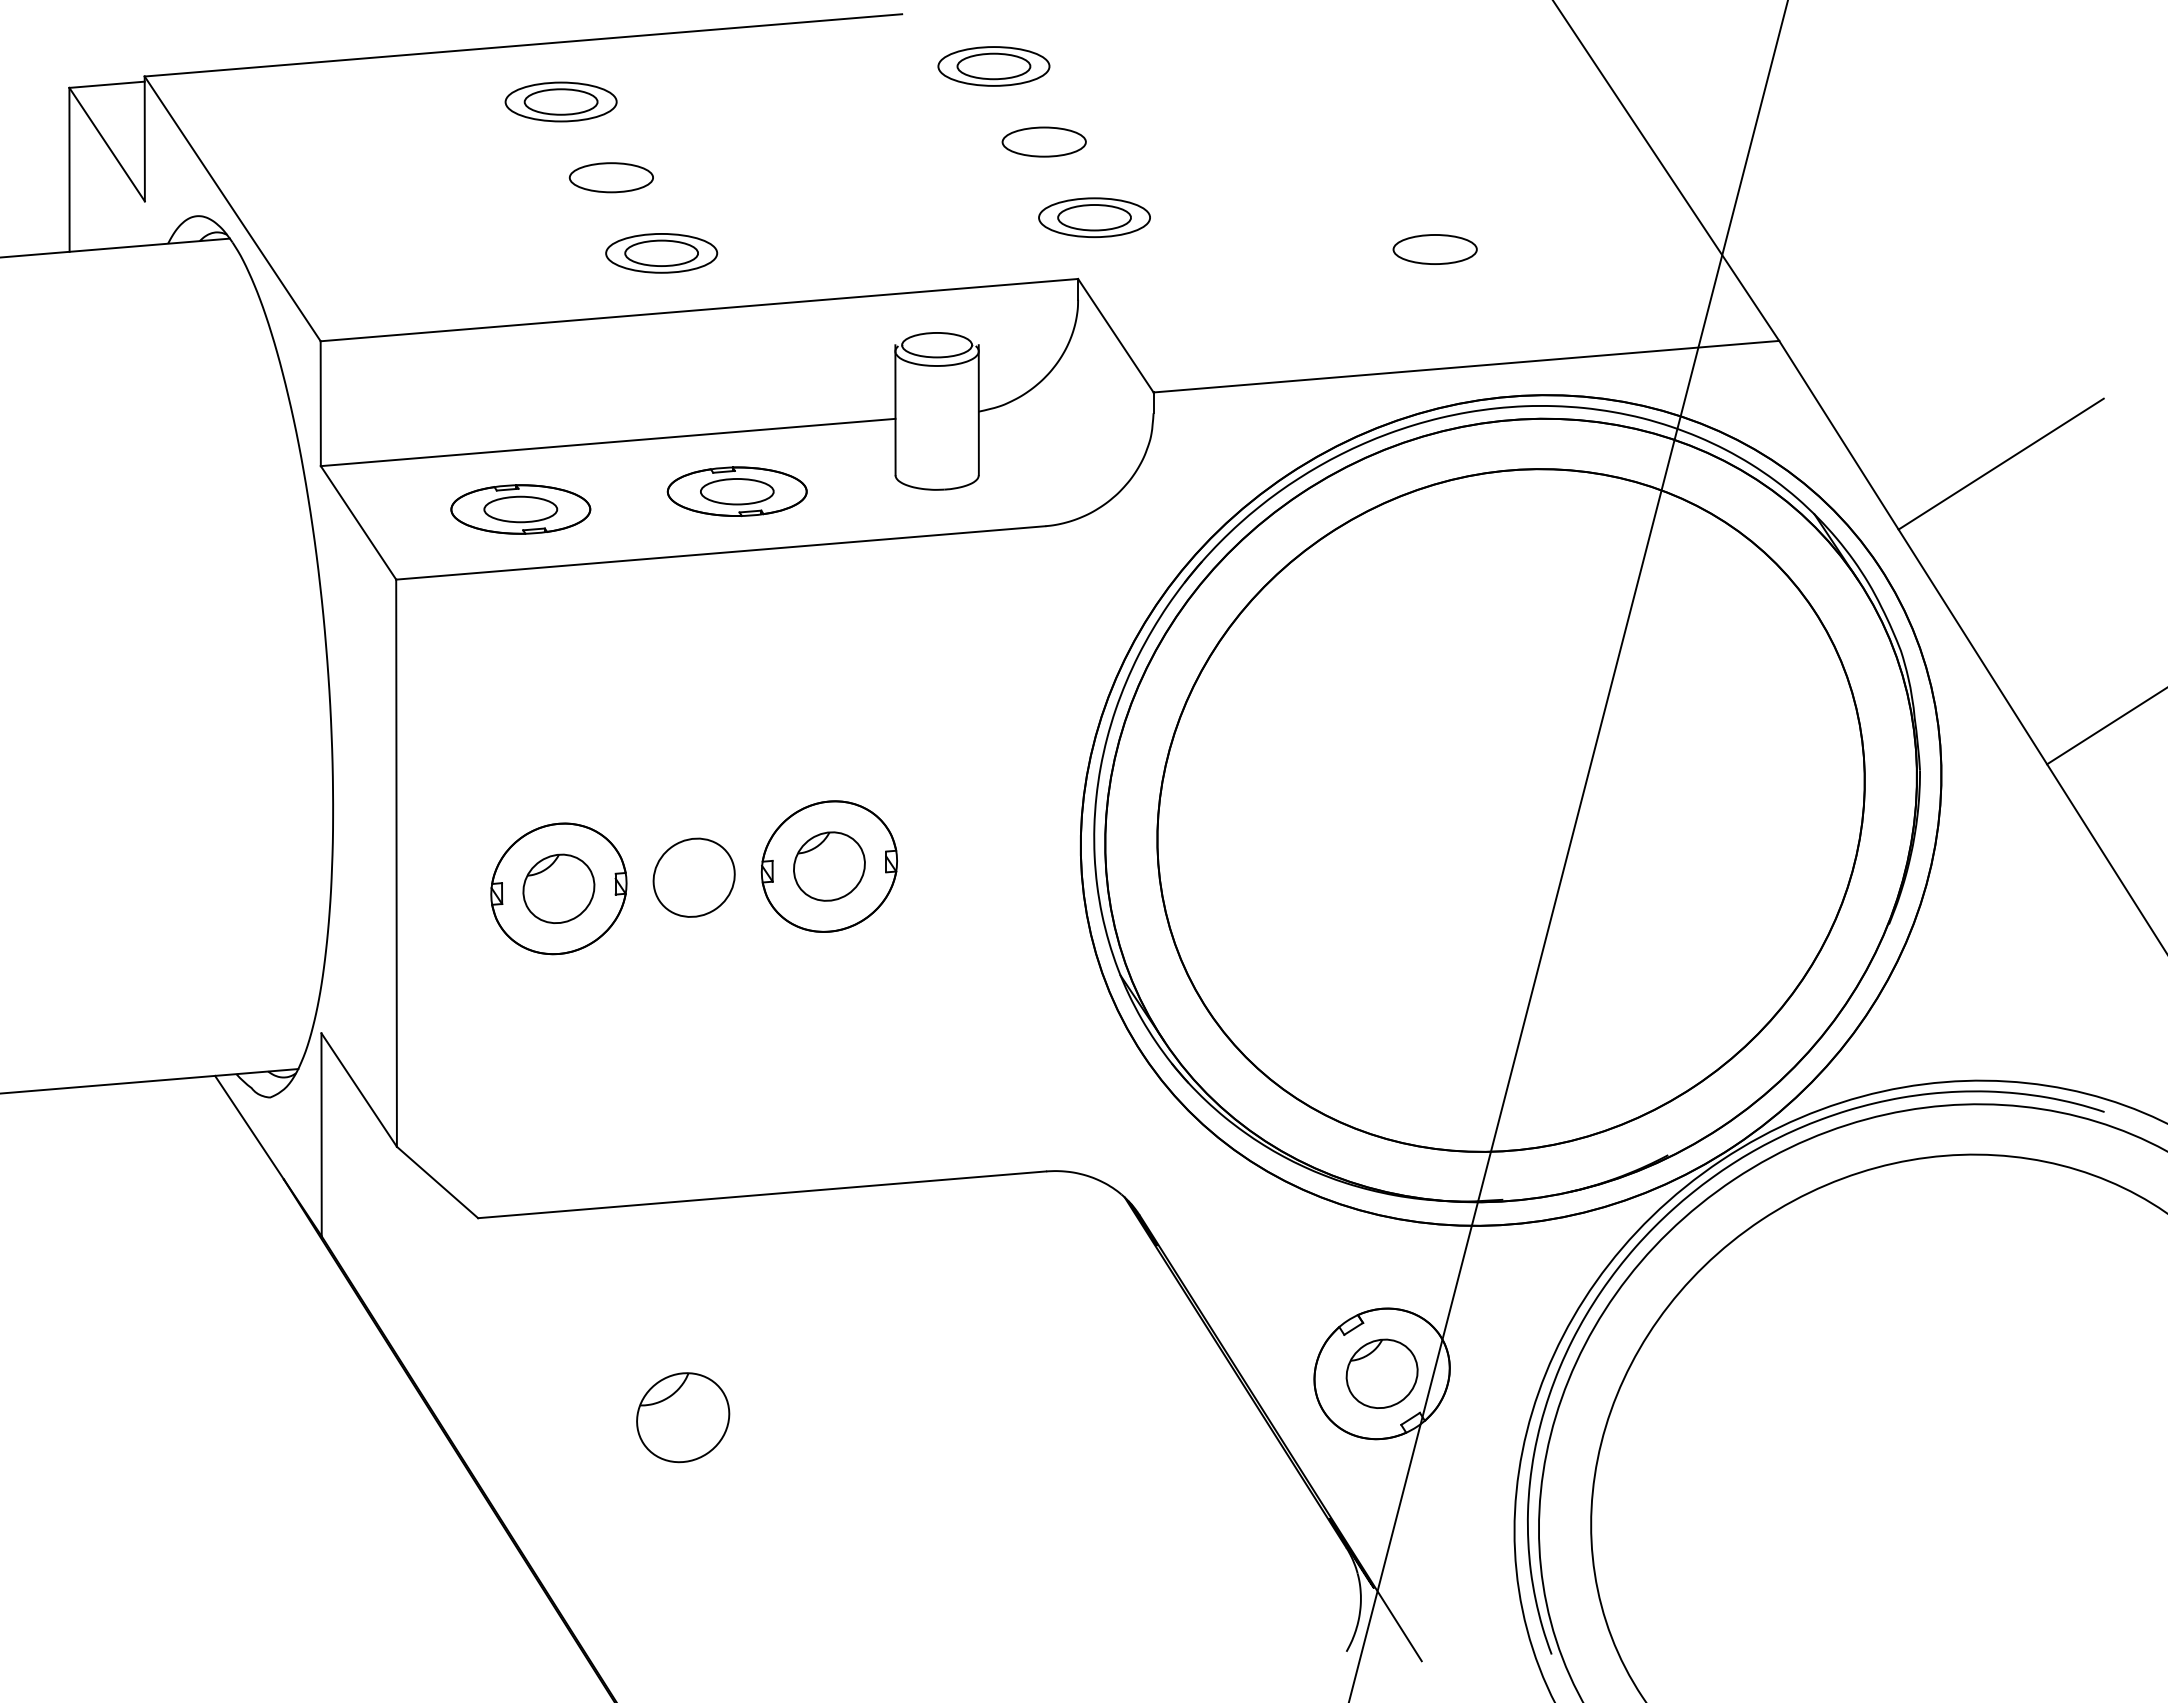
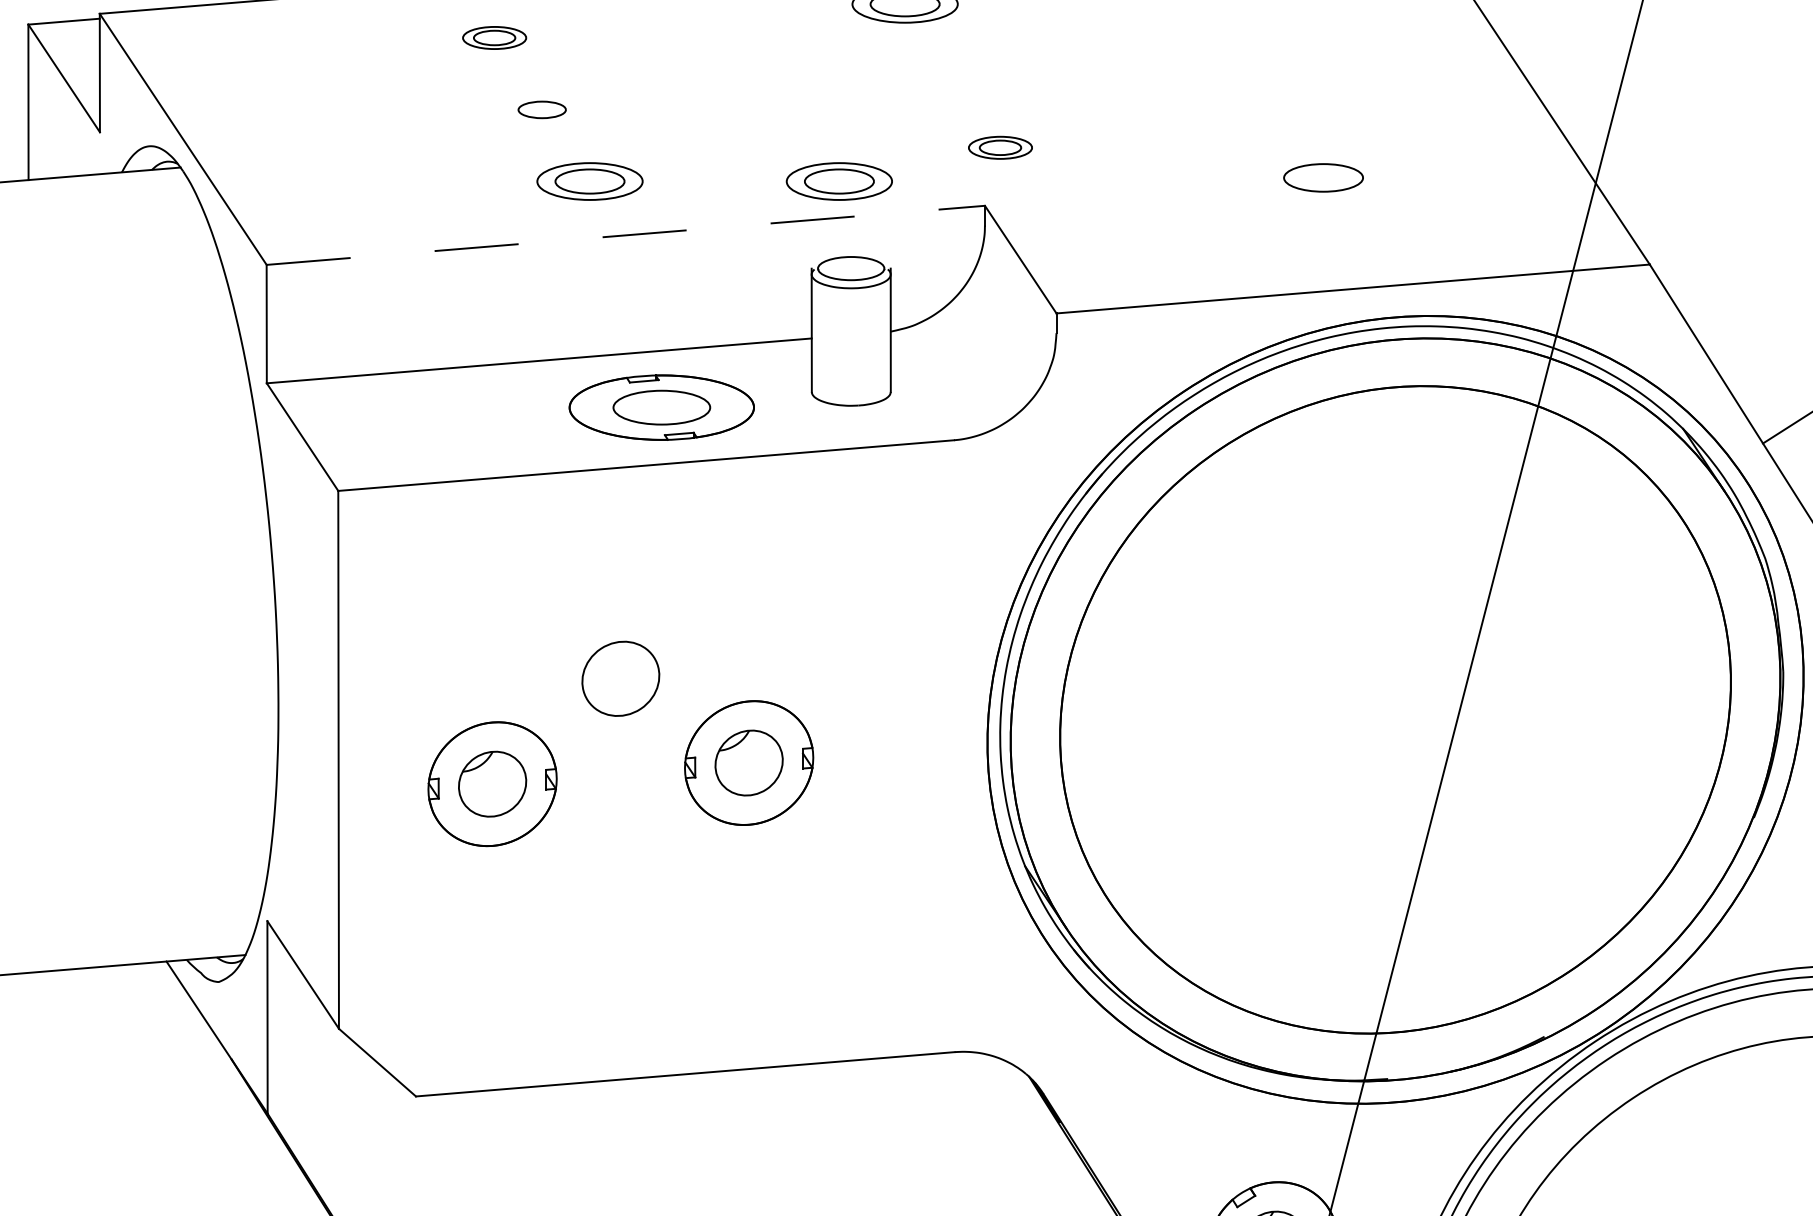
part: (560, 101) -> (494, 37), size x0.6
part: (1043, 141) -> (952, 75), removed
part: (610, 177) -> (541, 109), size x0.6
part: (1094, 217) -> (1000, 147), size x0.6
part: (924, 253) -> (839, 181), added
line: (699, 310) -> (625, 235), solid -> dashed
part: (736, 491) -> (660, 407), size x1.4
part: (520, 509) -> (456, 424), removed
part: (693, 877) -> (620, 678), moved

